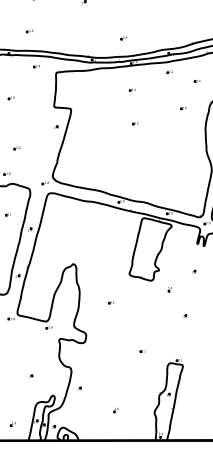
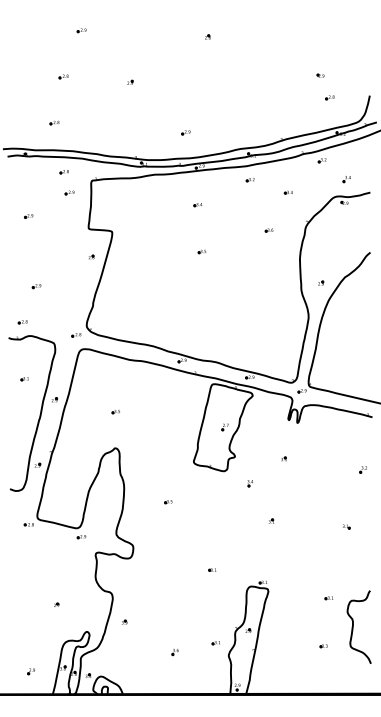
part: (40, 81) -> (69, 192), added
part: (73, 238) -> (115, 412), added
part: (151, 249) -> (224, 427), added
part: (145, 404) -> (215, 643), added

